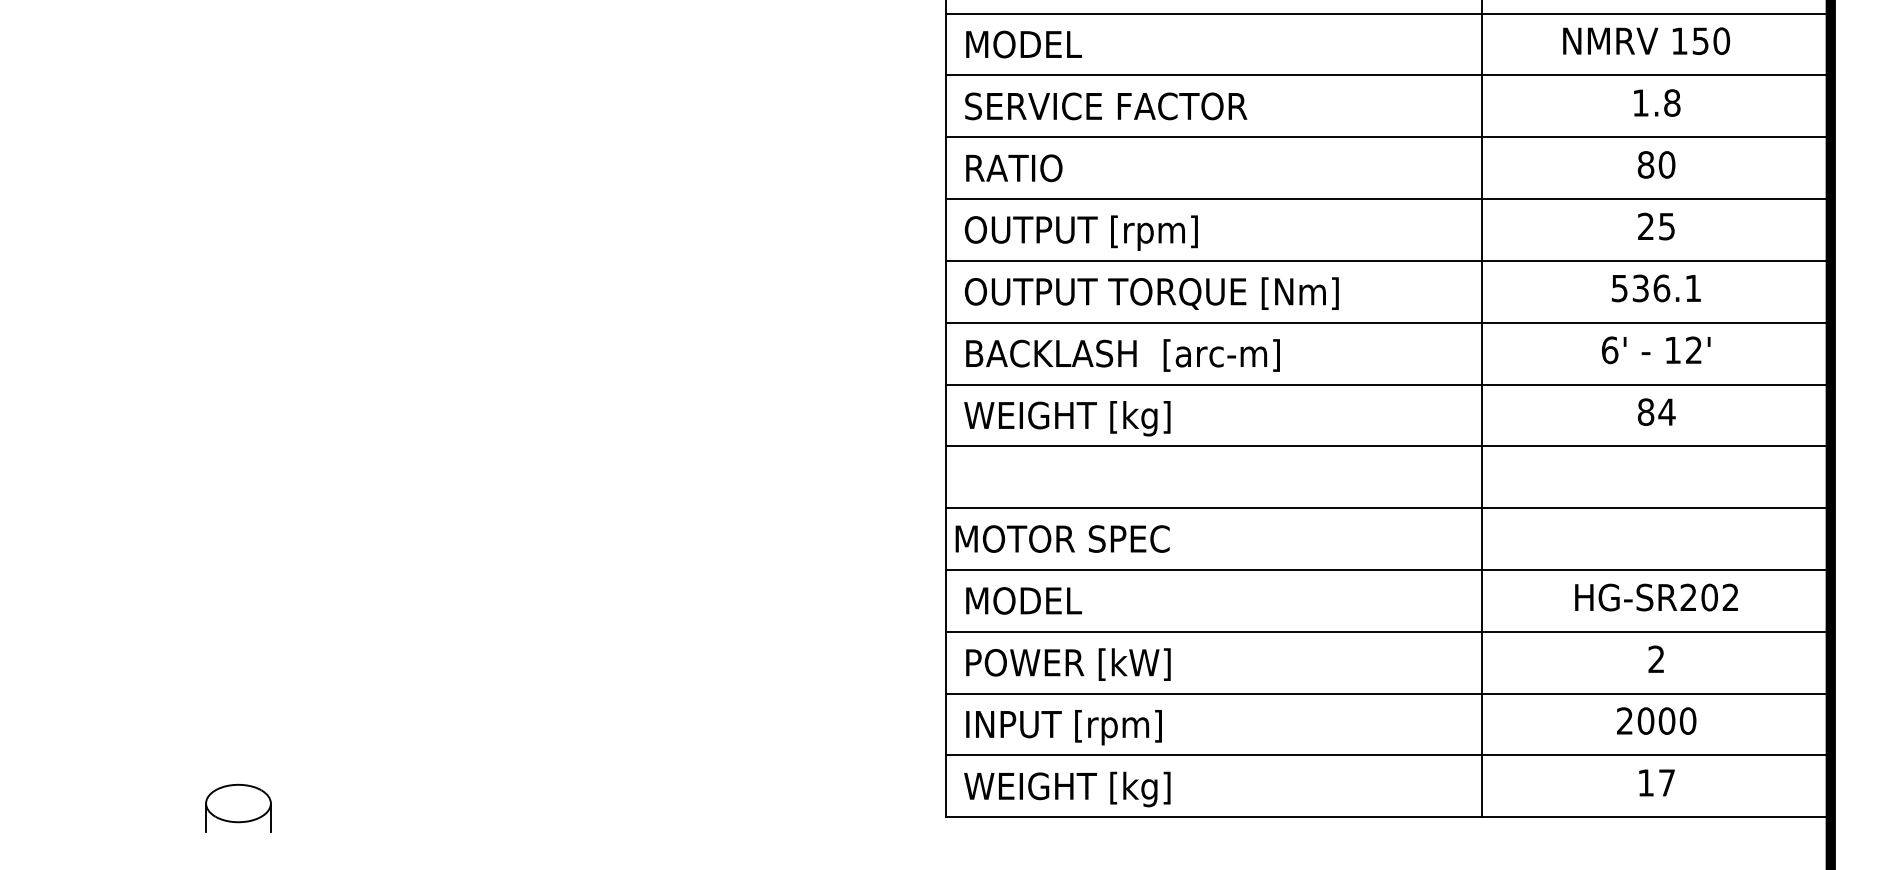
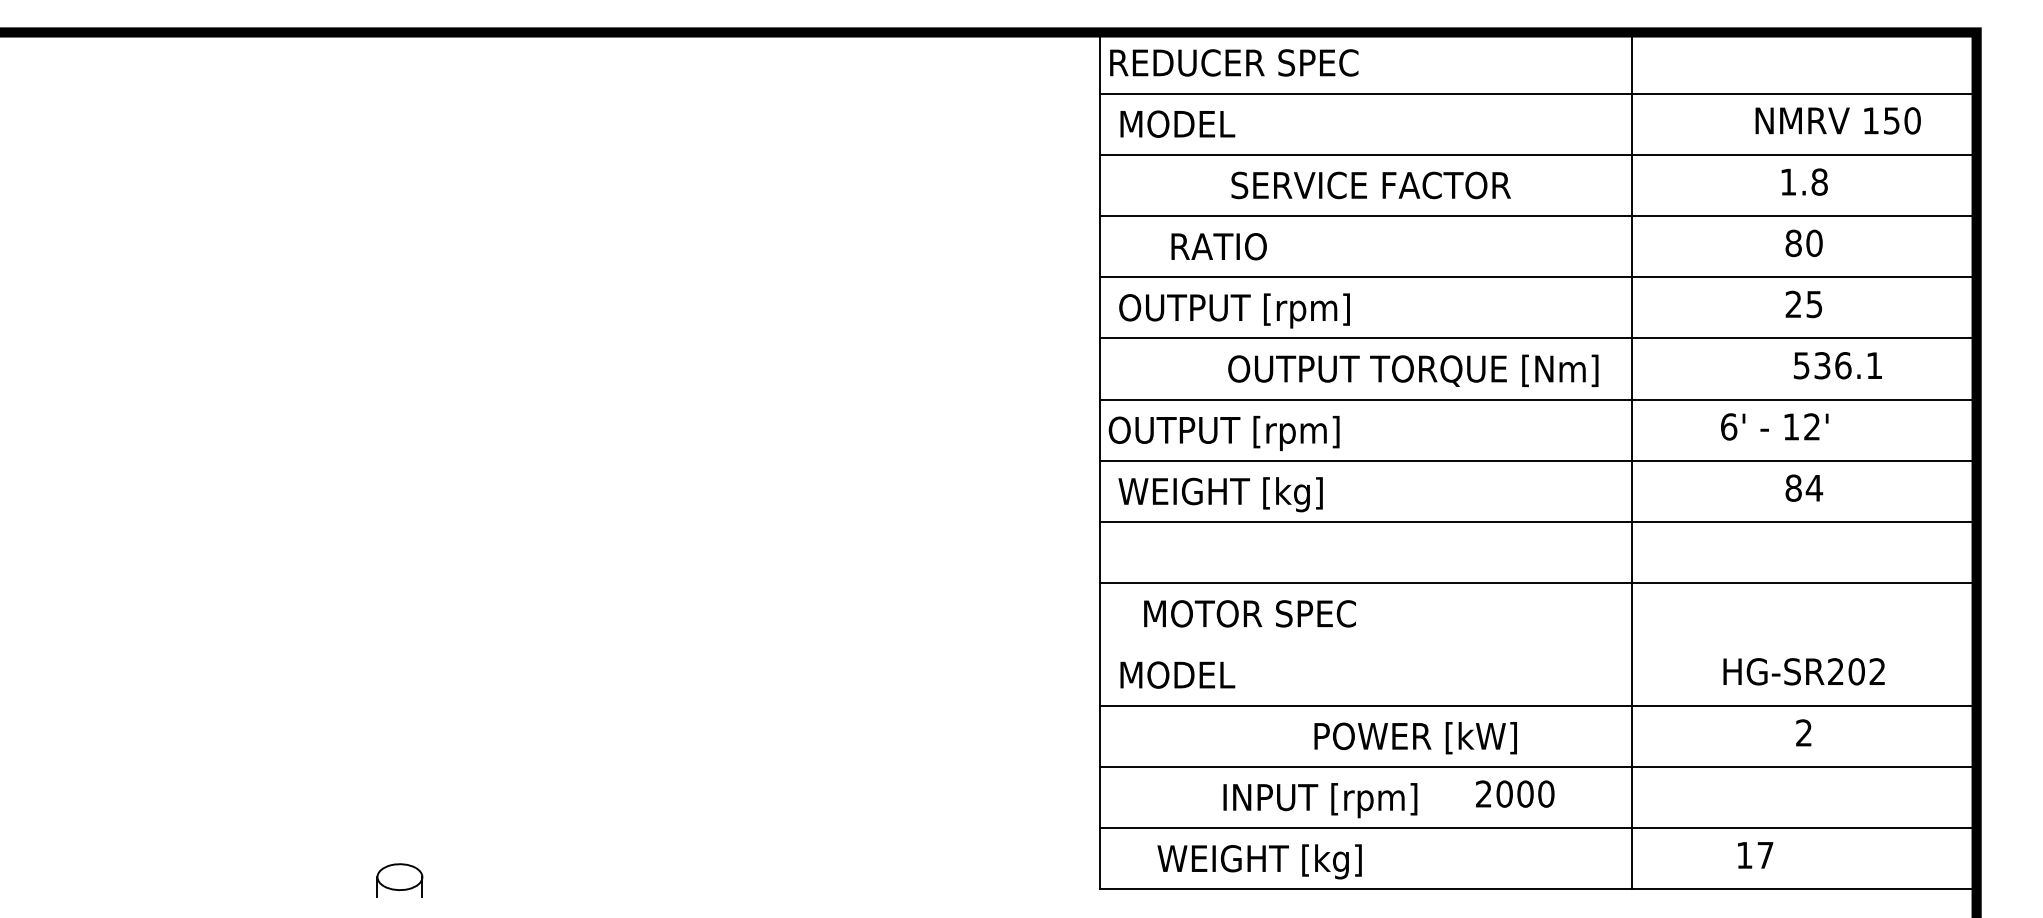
text: (1645, 40) -> (1837, 120), moved
text: (1105, 106) -> (1370, 185), moved
text: (1013, 168) -> (1218, 246), moved
text: (1655, 288) -> (1837, 365), moved
text: (1152, 293) -> (1413, 370), moved
text: (1655, 349) -> (1774, 426), moved
text: (1116, 356) -> (1269, 433), BACKLASH  [arc-m] -> OUTPUT [rpm]
text: (1062, 538) -> (1249, 613), moved
line: (1388, 570) -> (1538, 644), removed
text: (1068, 664) -> (1415, 738), moved
text: (1656, 720) -> (1515, 793), moved
text: (1064, 727) -> (1320, 800), moved
text: (1656, 783) -> (1755, 855), moved
text: (1067, 789) -> (1259, 861), moved
part: (238, 808) -> (399, 880), size x0.7

